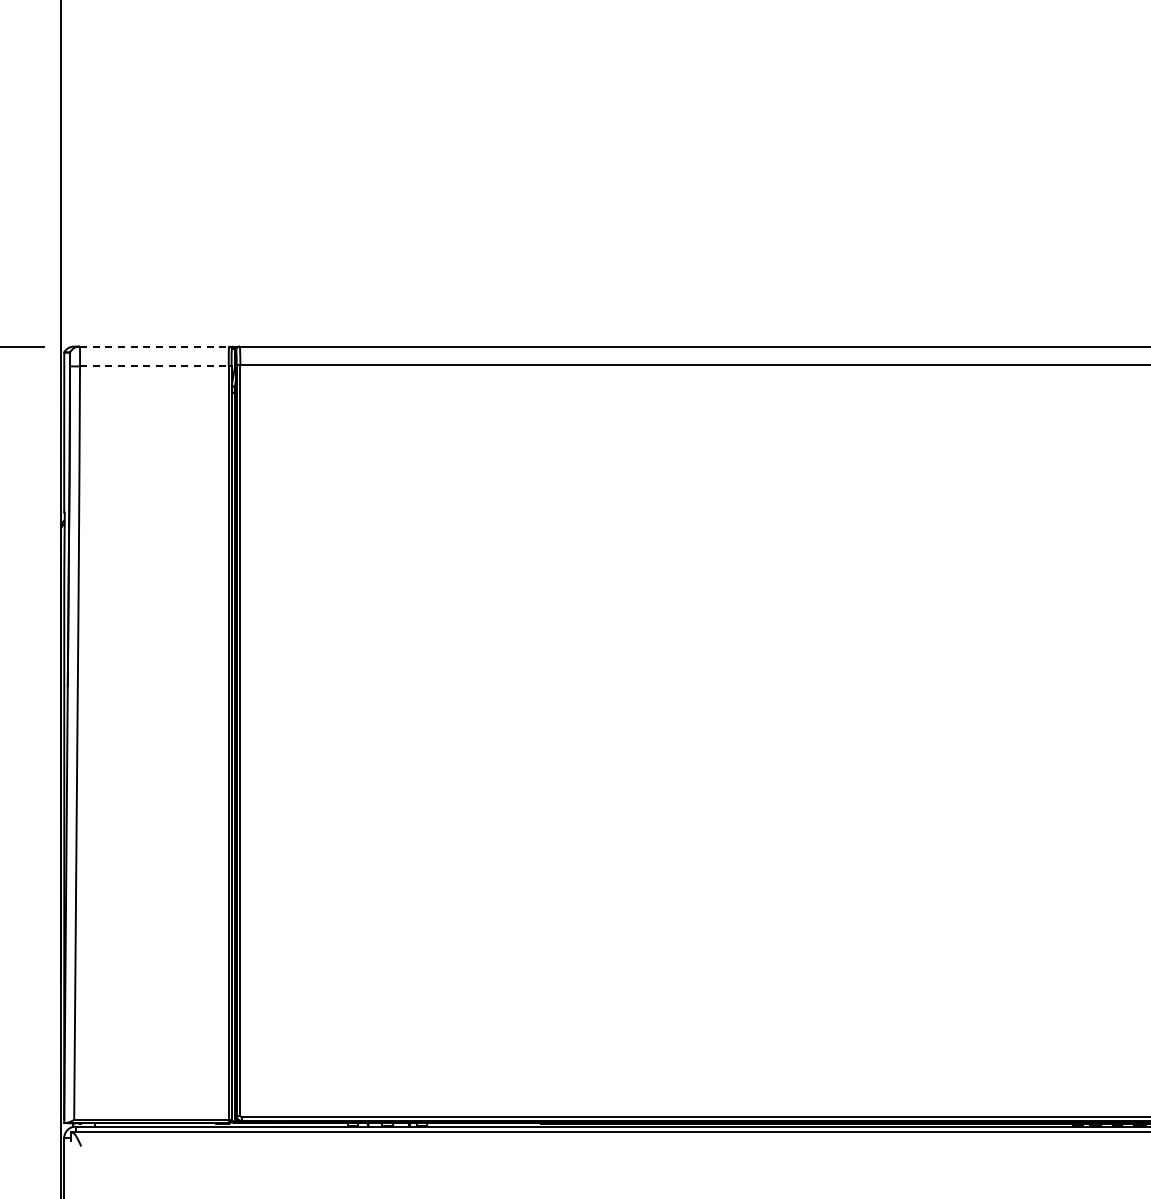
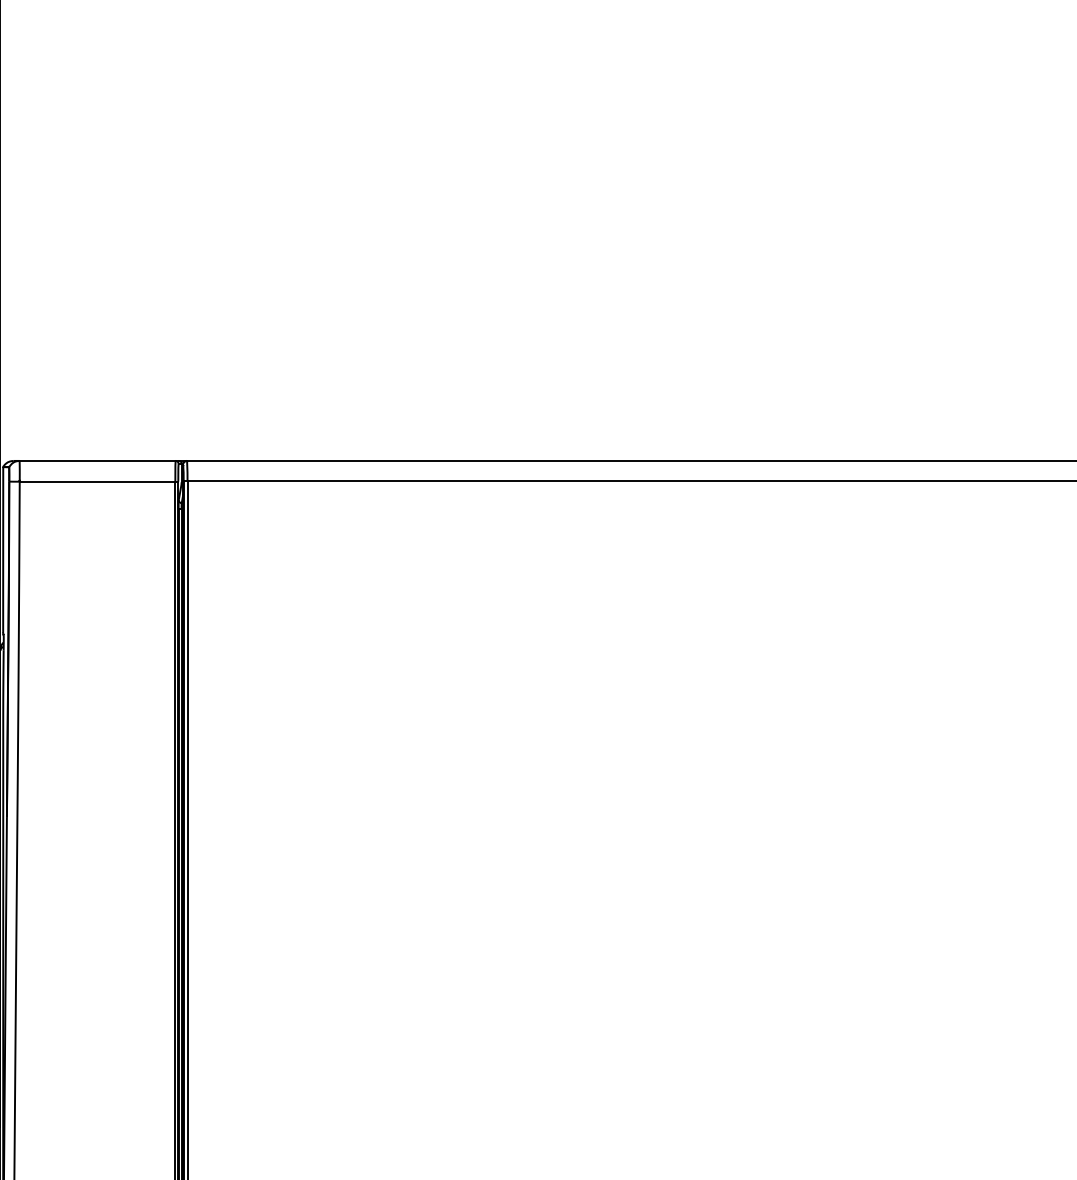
line: (154, 346) -> (97, 460), dashed -> solid
line: (154, 366) -> (97, 481), dashed -> solid

